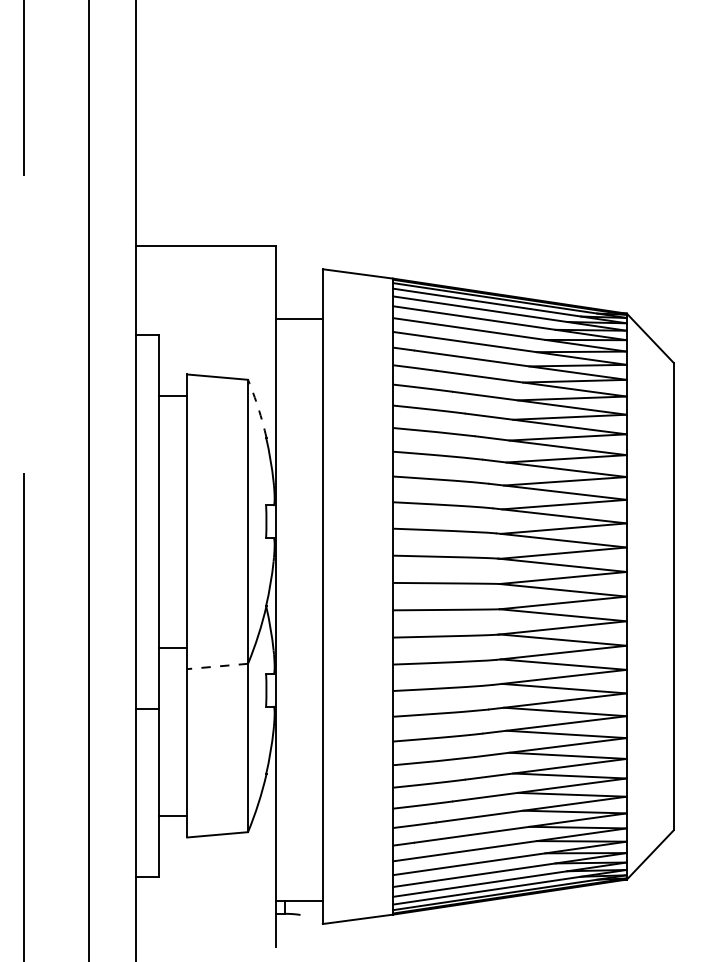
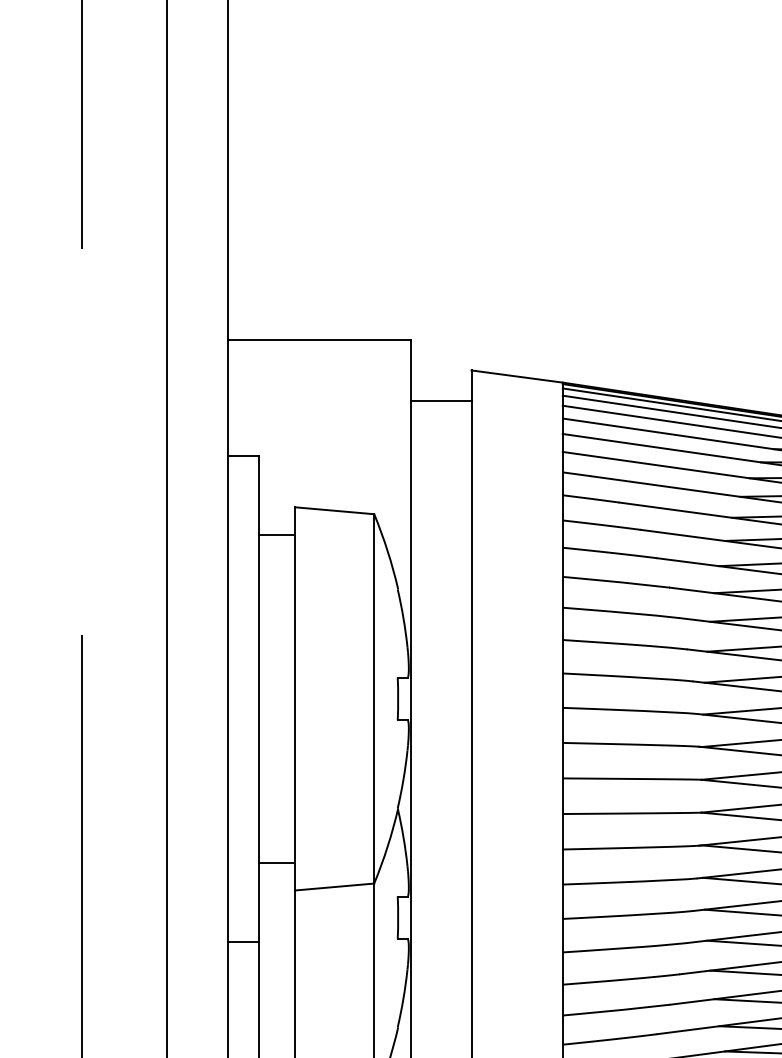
line: (299, 318) -> (441, 400), moved
arc: (258, 408) -> (387, 551), dashed -> solid
line: (217, 666) -> (334, 887), dashed -> solid

